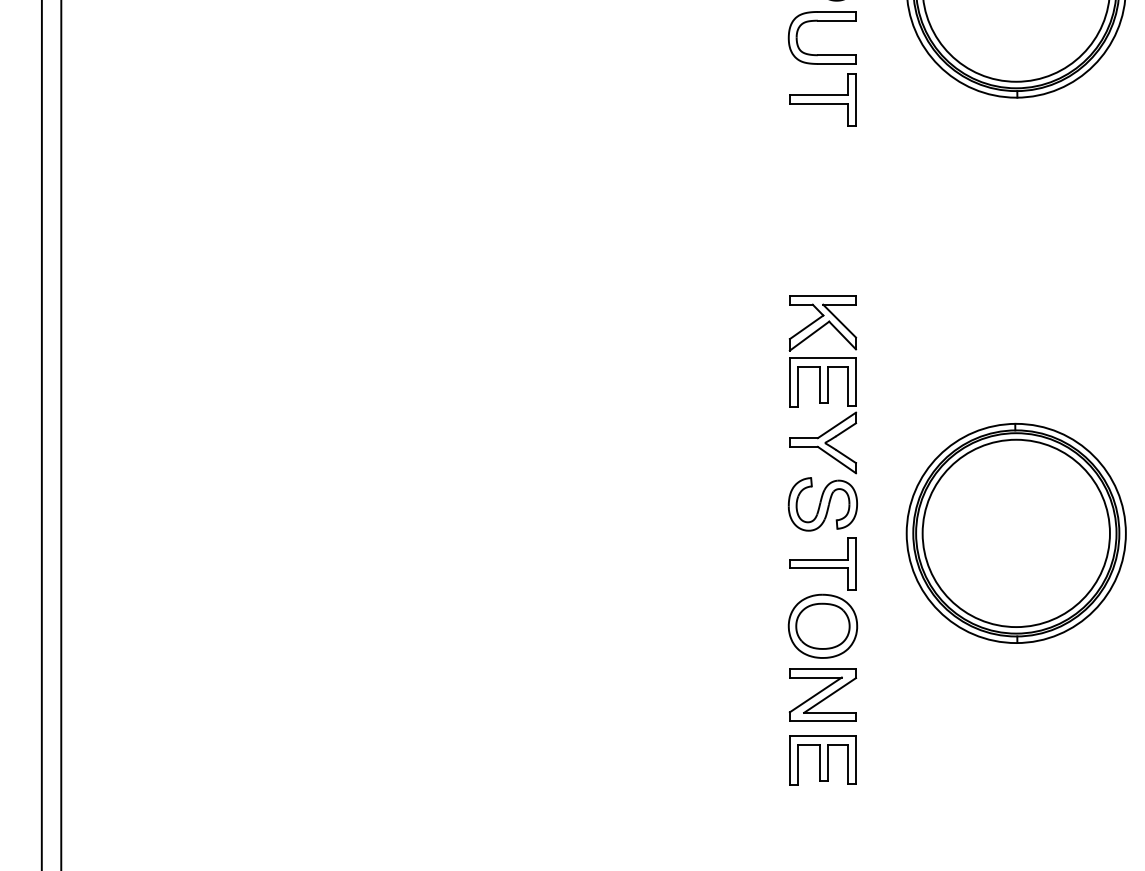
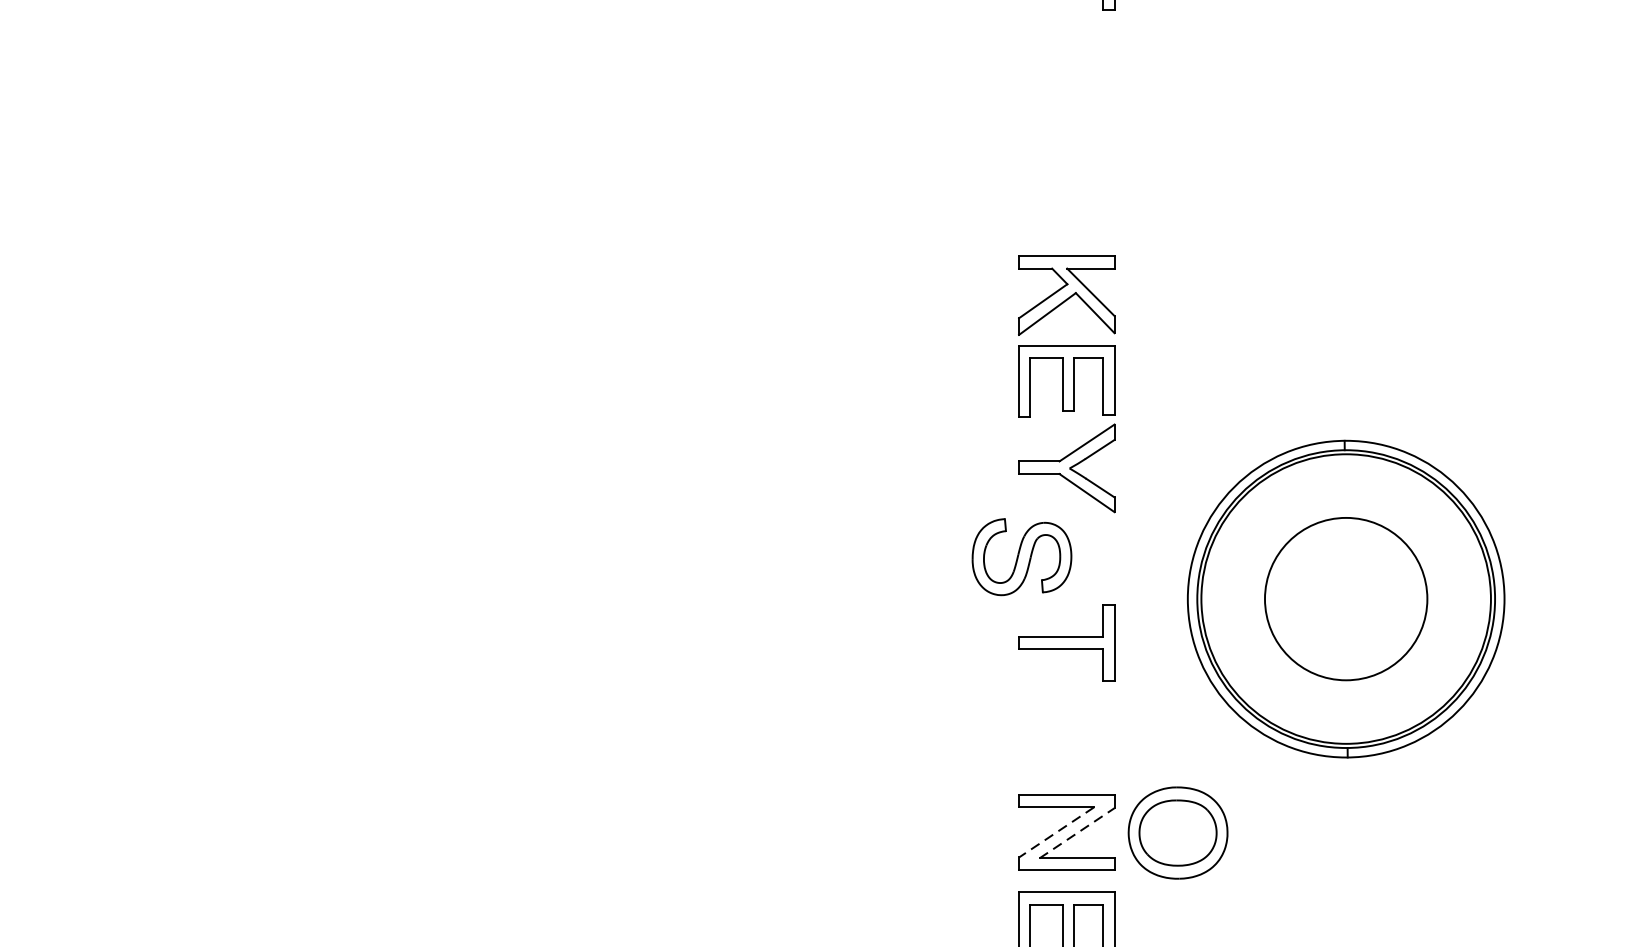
part: (822, 504) -> (1021, 557), moved
circle: (1015, 533) -> (1345, 599), size x0.6
part: (822, 625) -> (1177, 831), moved
line: (815, 695) -> (1056, 833), solid -> dashed
line: (830, 695) -> (1077, 833), solid -> dashed

